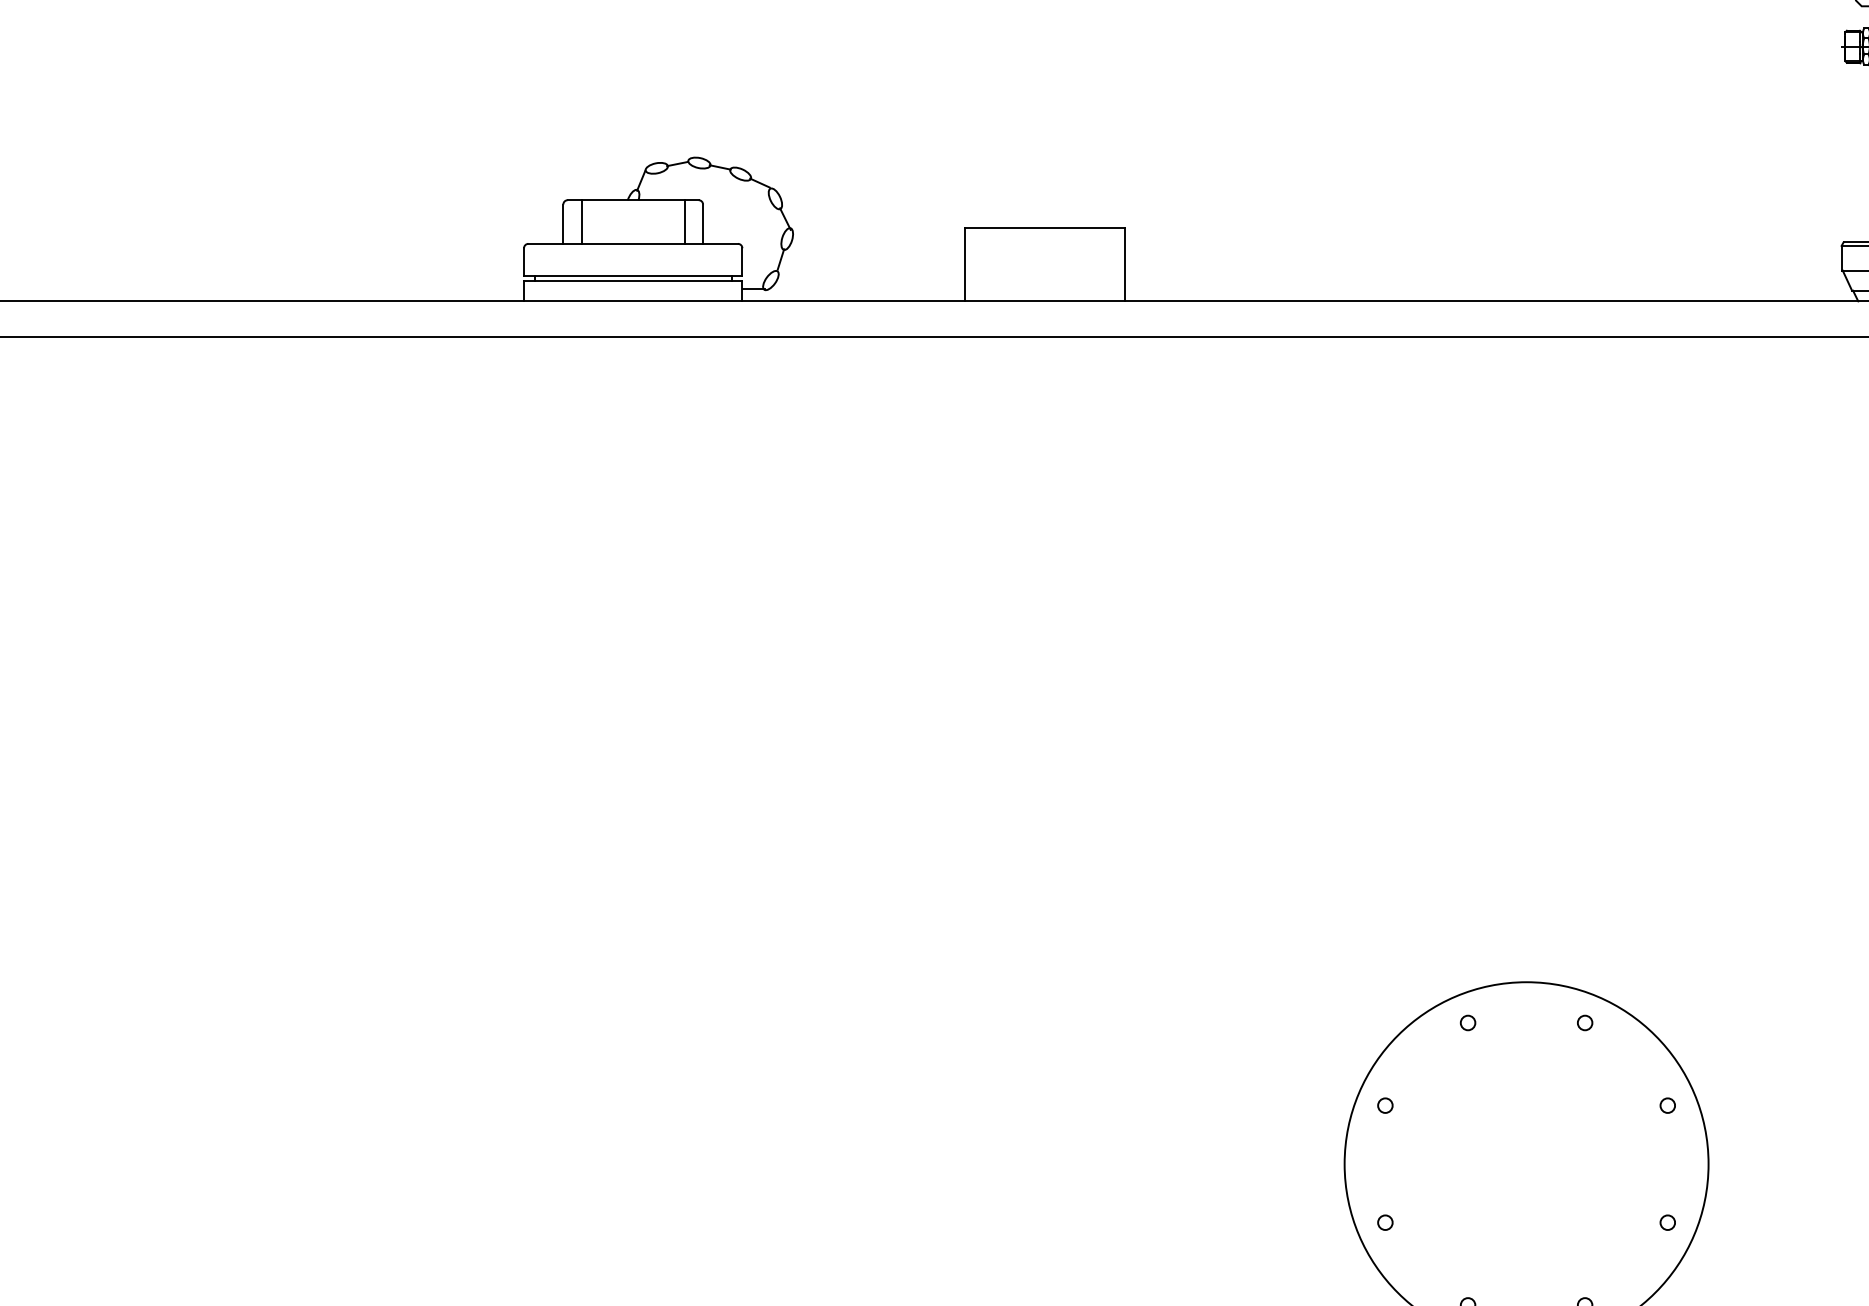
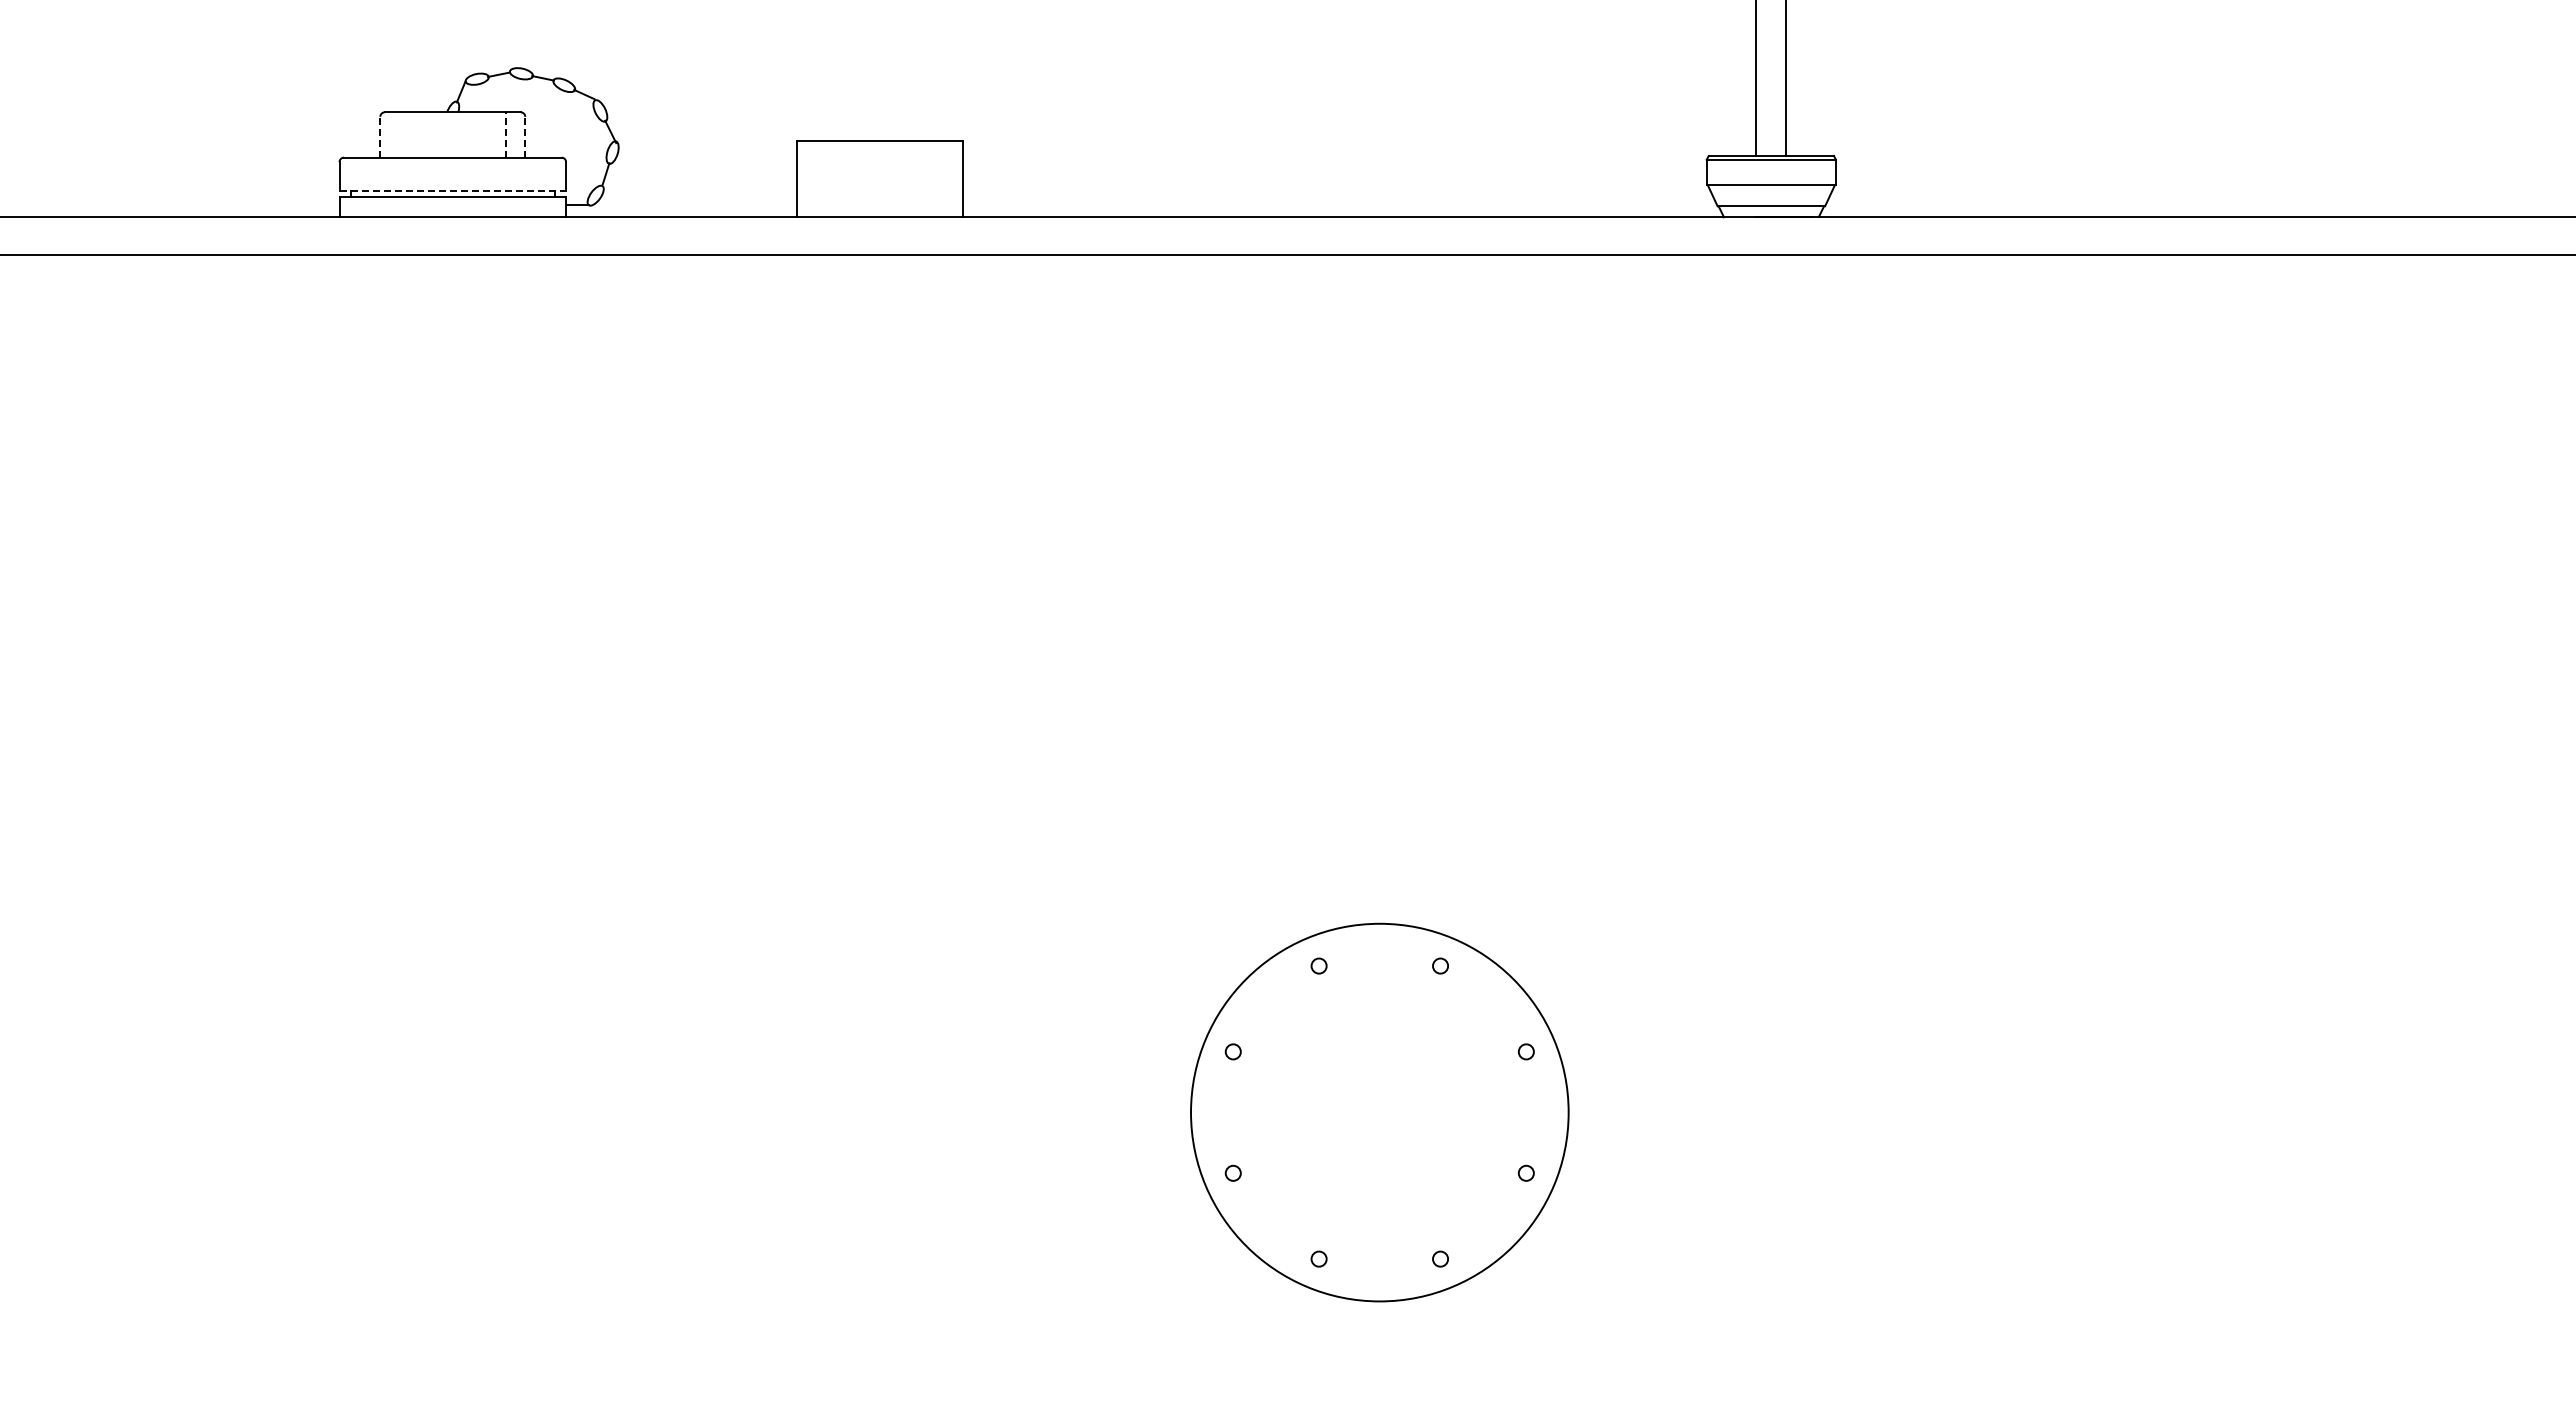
line: (581, 221) -> (399, 134), removed
line: (684, 221) -> (506, 134), solid -> dashed
line: (563, 223) -> (380, 136), solid -> dashed
line: (703, 223) -> (525, 136), solid -> dashed
line: (633, 276) -> (453, 191), solid -> dashed

